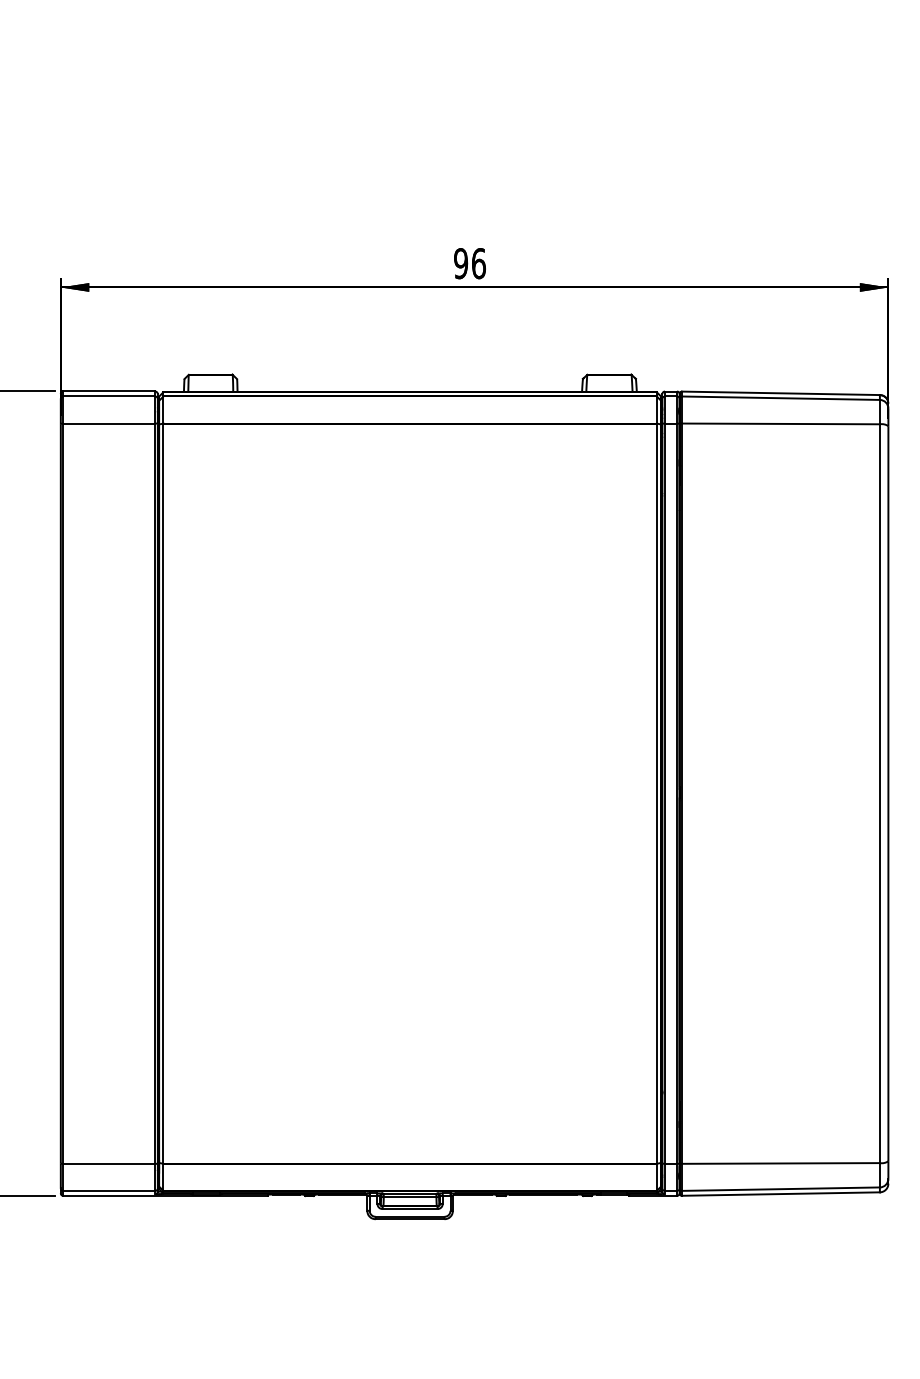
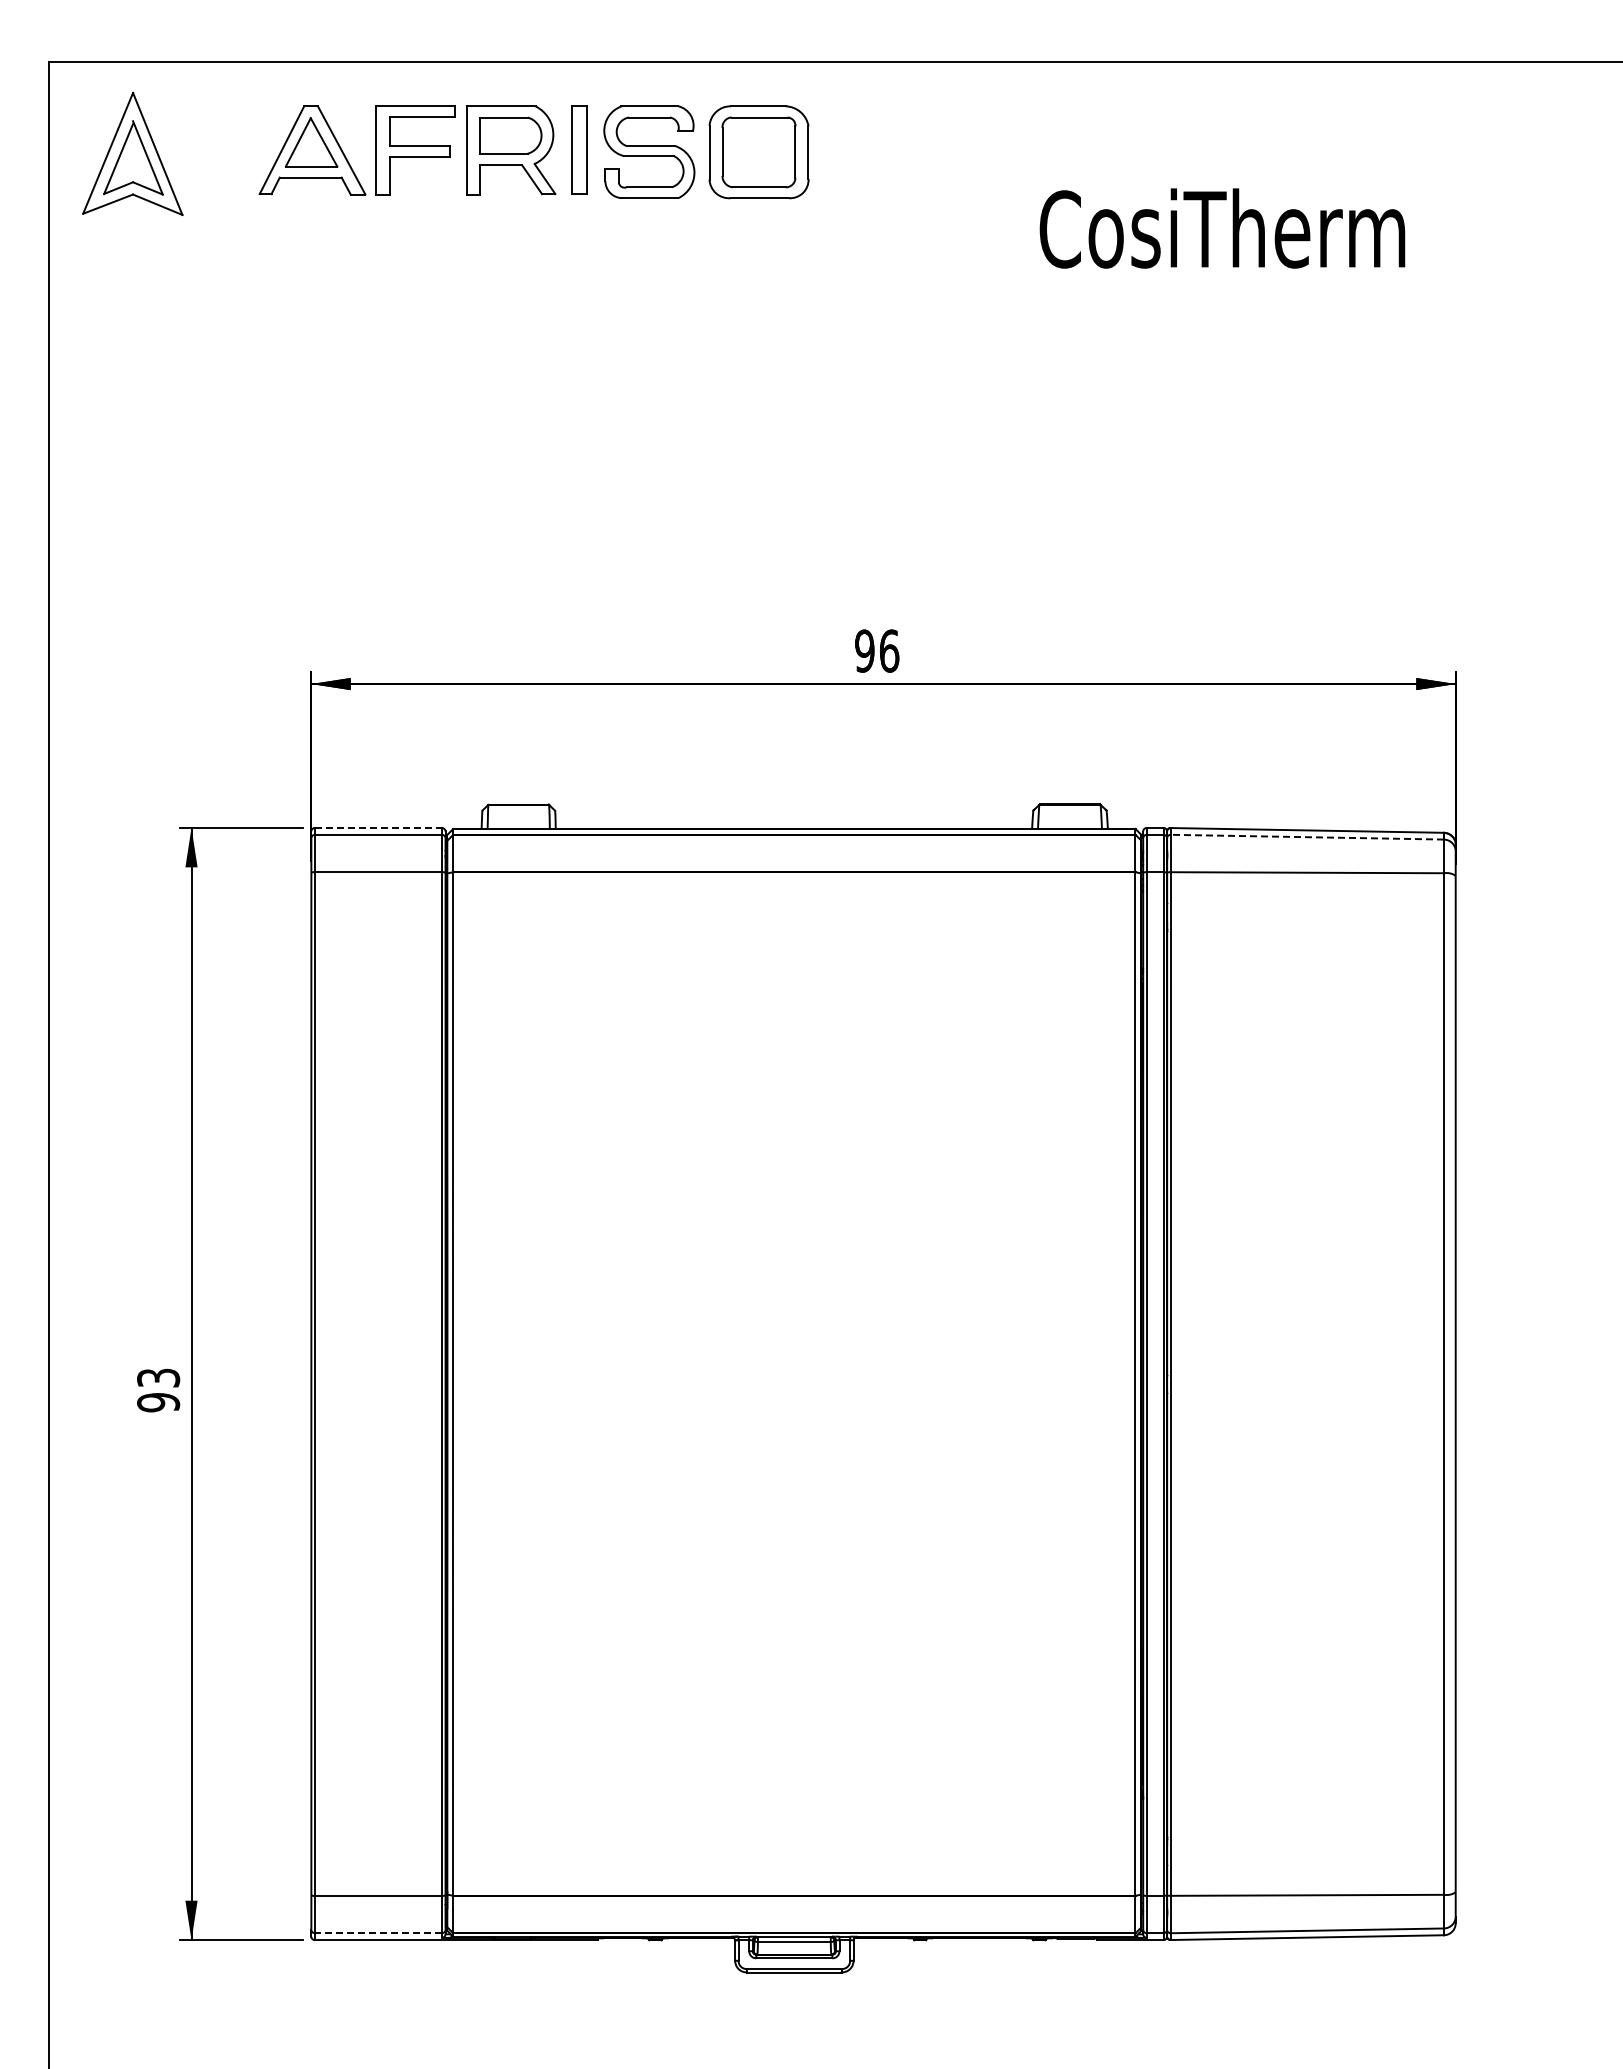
line: (109, 391) -> (378, 827), solid -> dashed
line: (781, 398) -> (1307, 837), solid -> dashed
line: (109, 1191) -> (378, 1933), solid -> dashed

